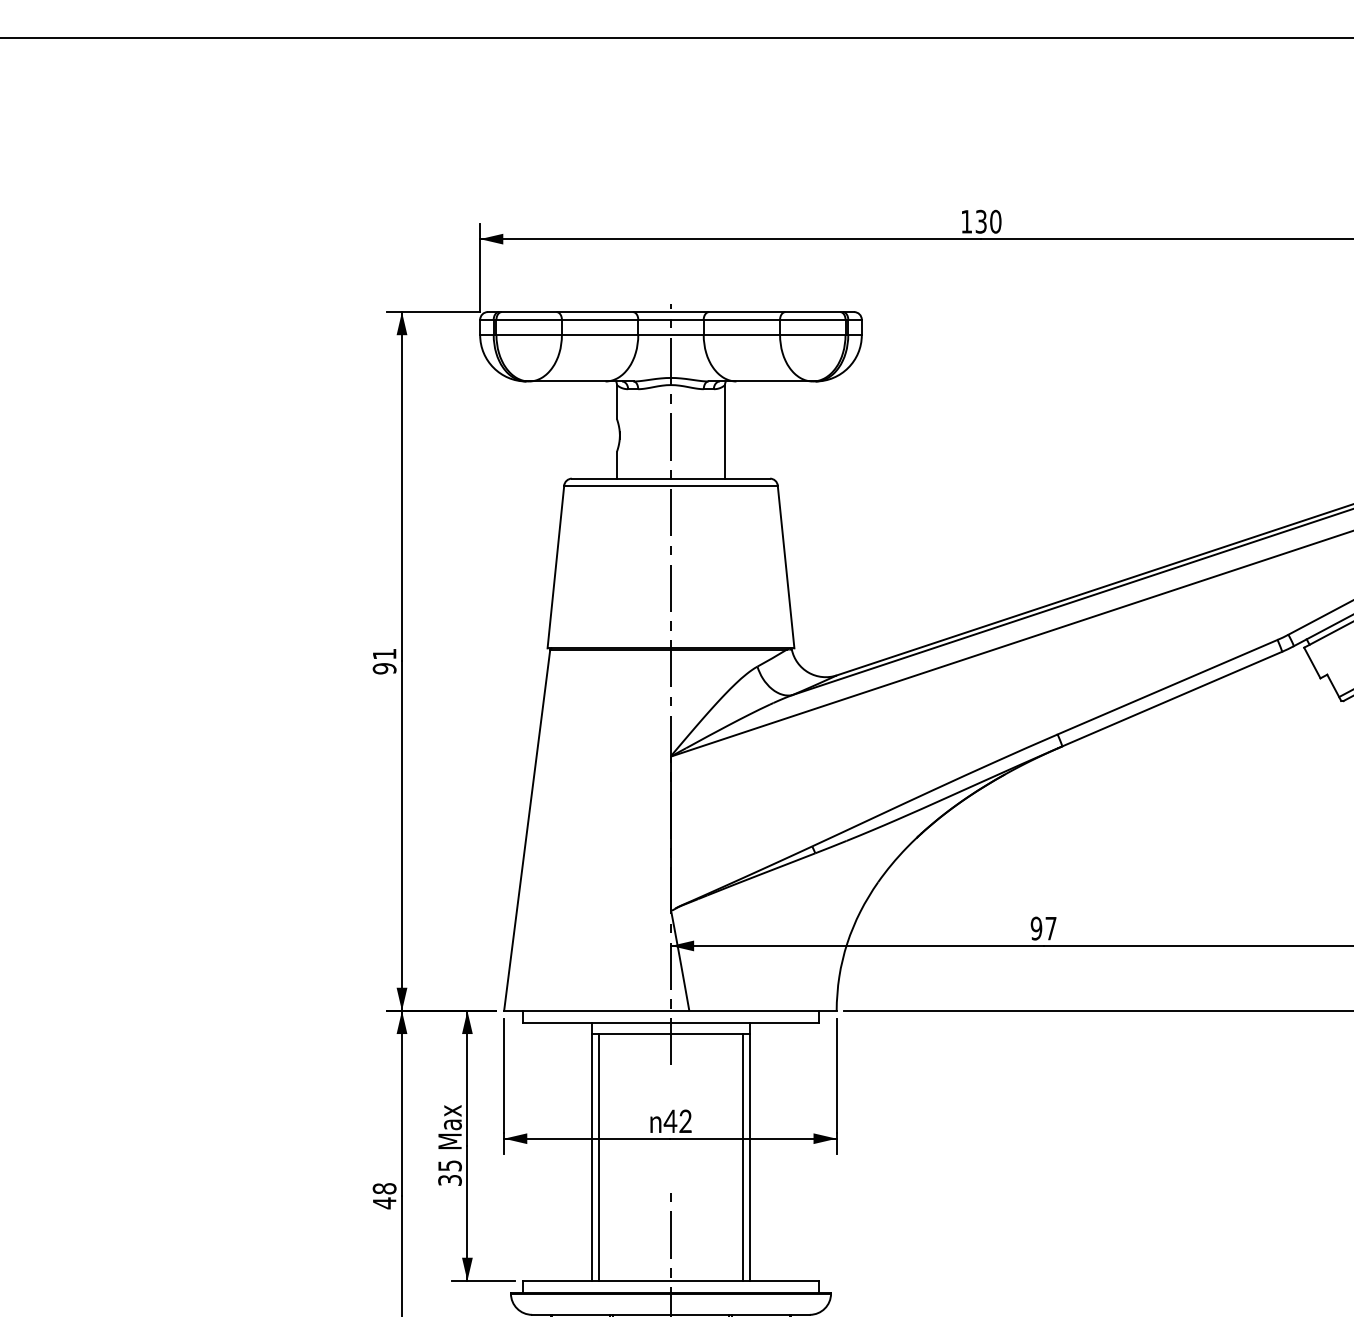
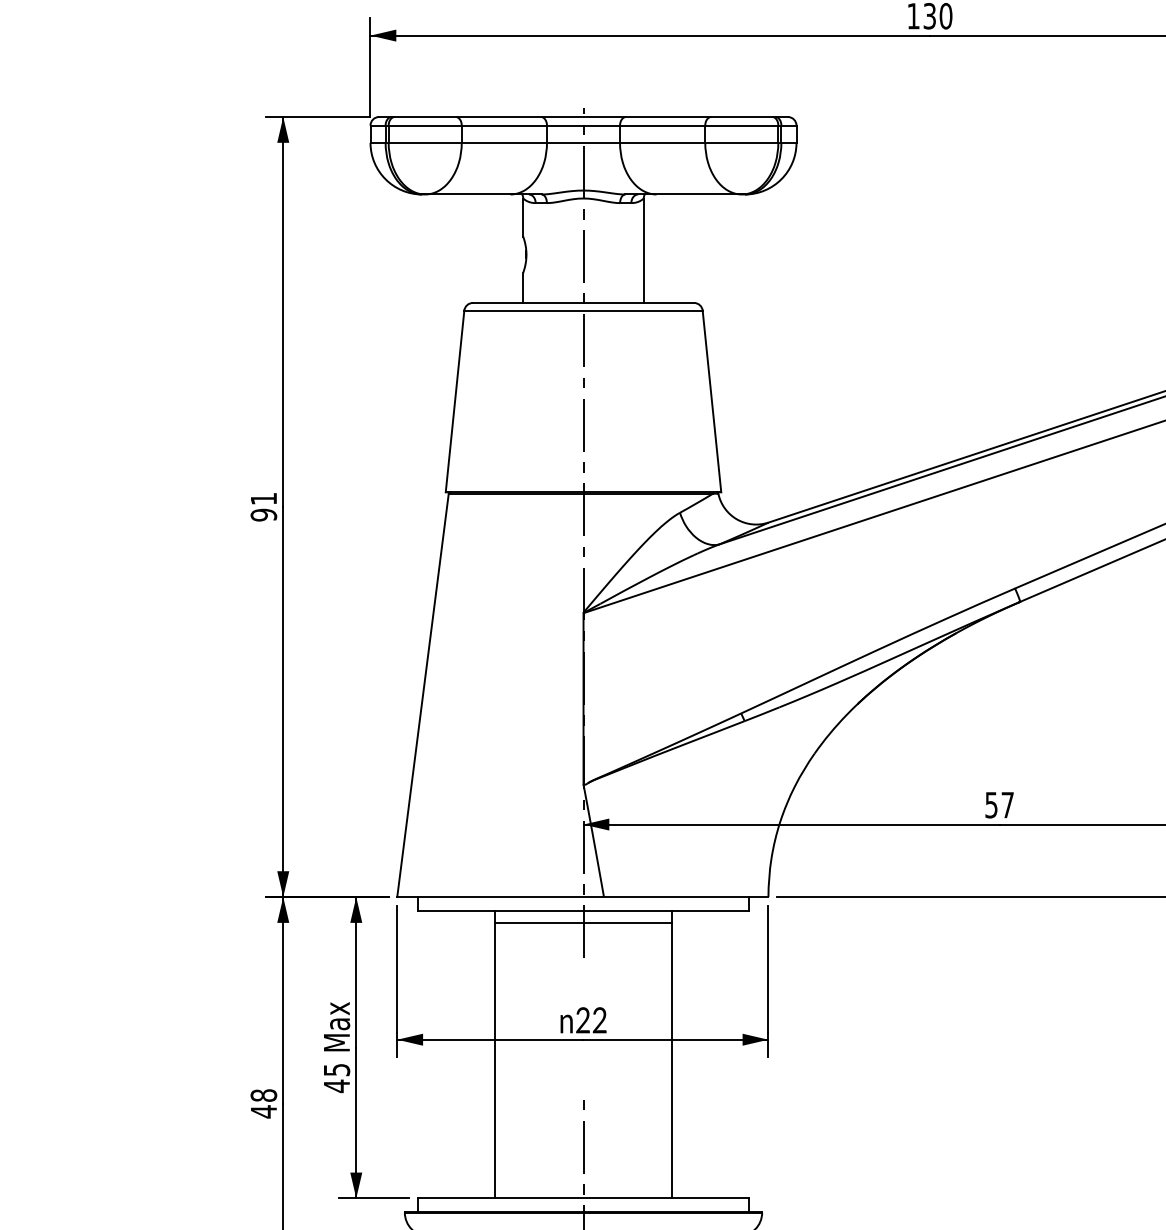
text: (1036, 928) -> (991, 805), 97 -> 57
text: (670, 1120) -> (582, 1019), 42 -> 22
line: (599, 1157) -> (503, 1060), removed
line: (742, 1157) -> (663, 1060), removed
text: (449, 1180) -> (336, 1086), 35 -> 45

